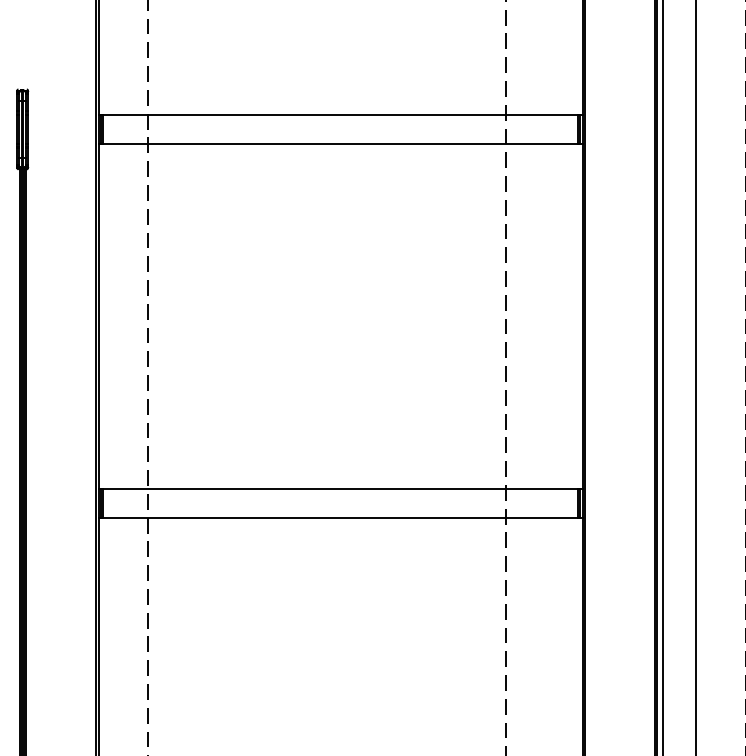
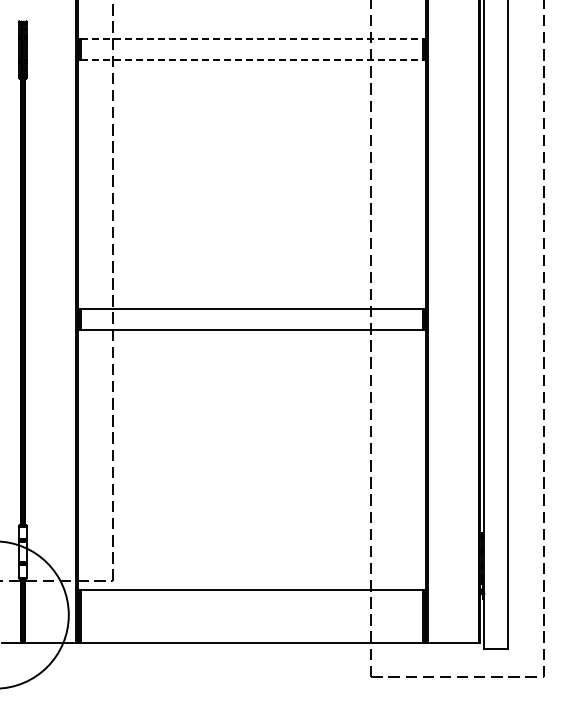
line: (341, 115) -> (252, 39), solid -> dashed
line: (341, 144) -> (252, 60), solid -> dashed

